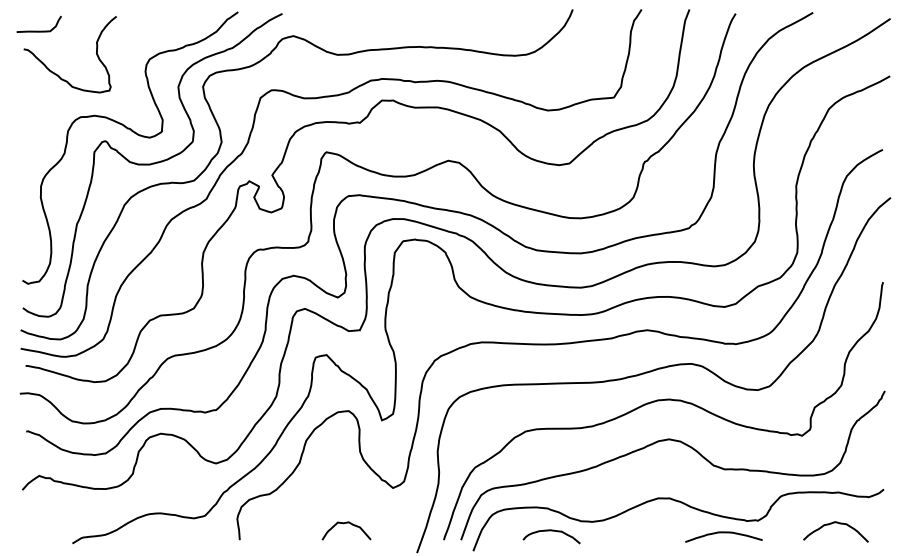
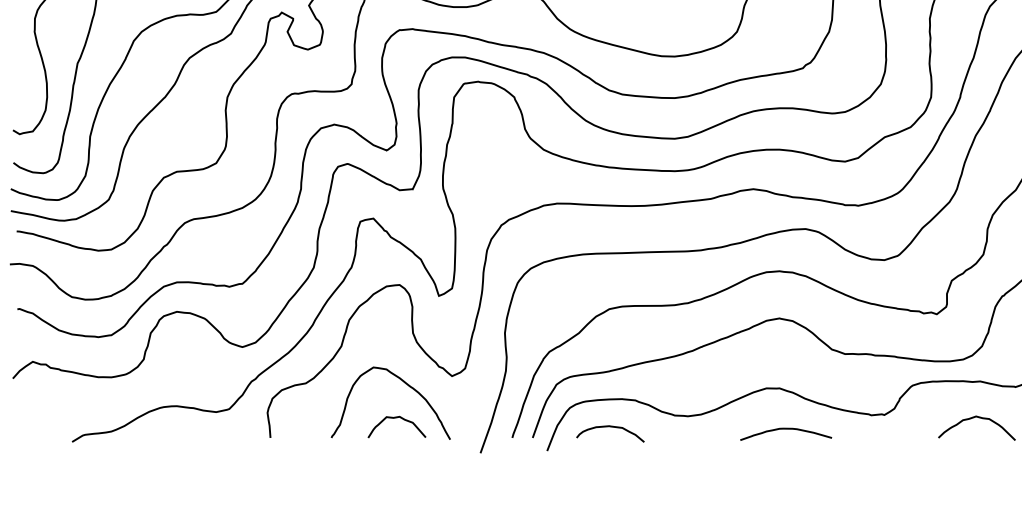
curve: (351, 493) -> (402, 382), added
curve: (551, 531) -> (610, 427), moved
curve: (723, 533) -> (785, 430), moved

